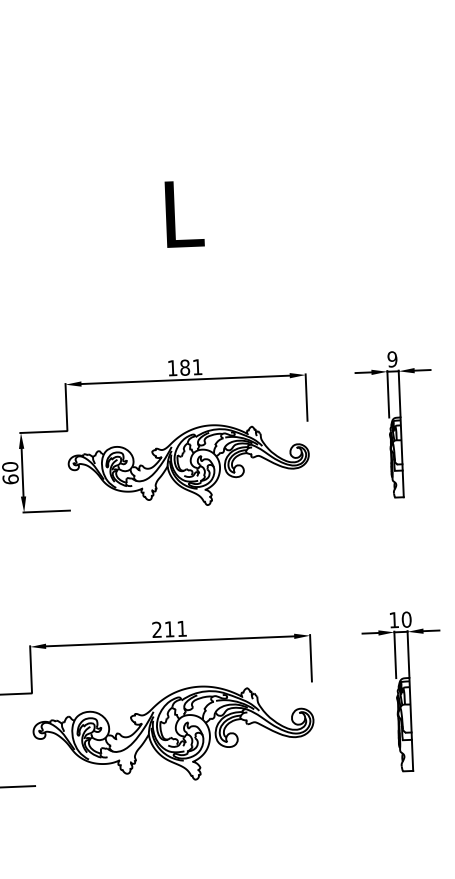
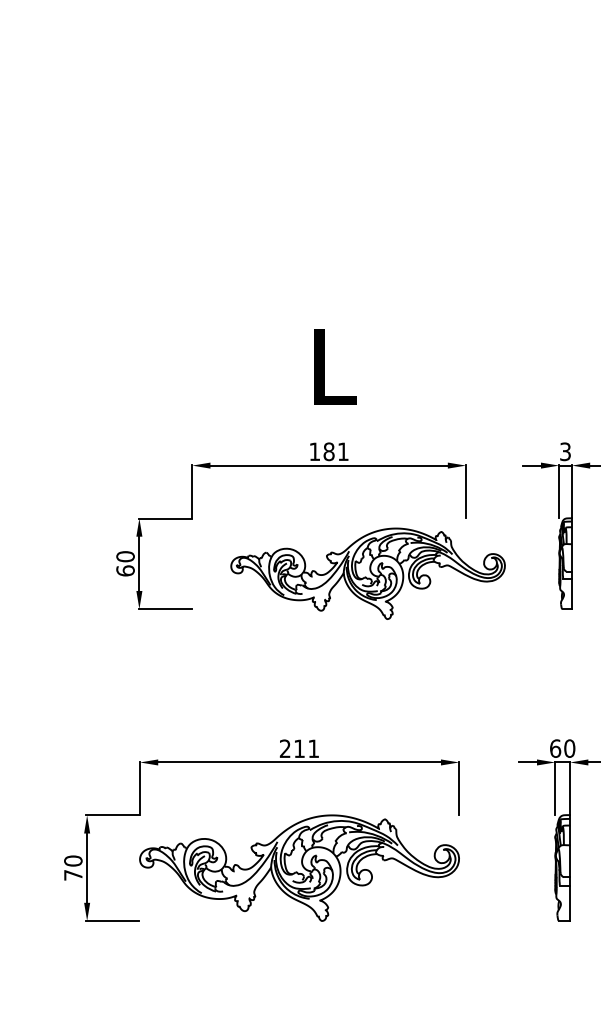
text: (184, 213) -> (335, 366), moved
text: (392, 359) -> (565, 451), 9 -> 3
part: (188, 465) -> (367, 573), moved
text: (394, 620) -> (555, 748), 10 -> 60

